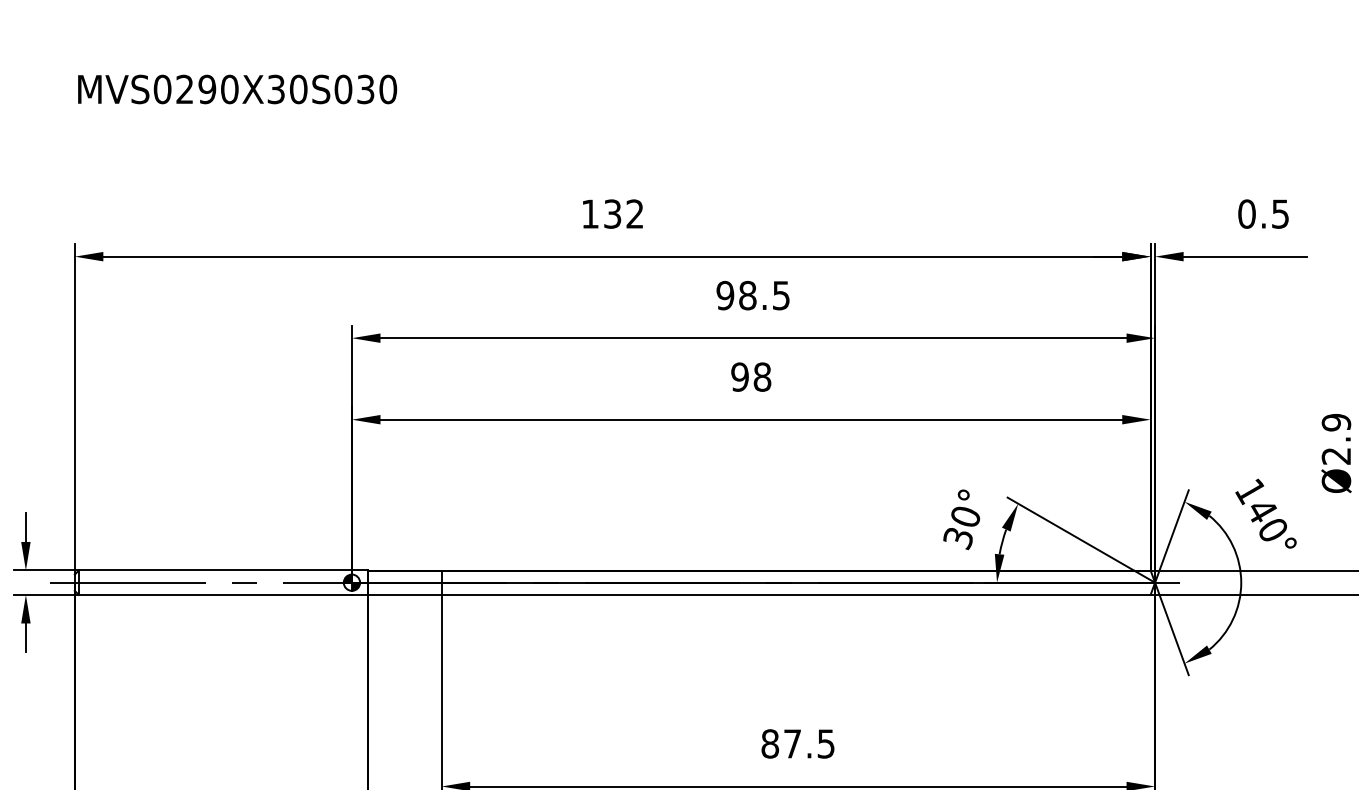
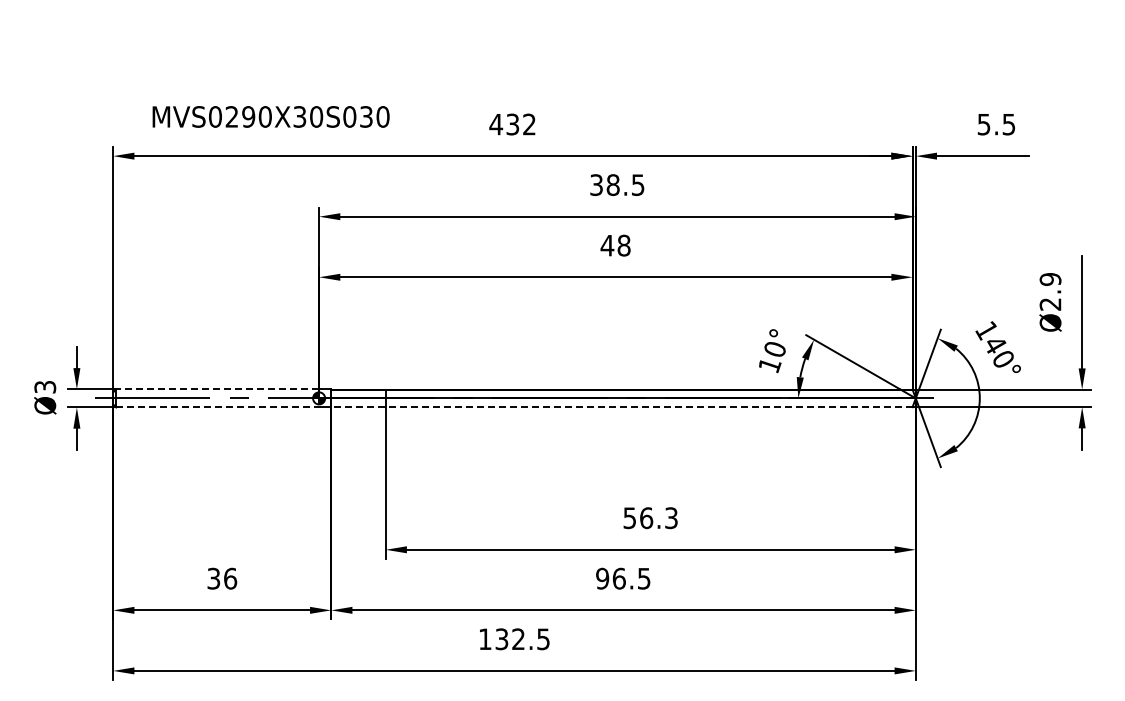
text: (236, 88) -> (270, 116), moved
text: (590, 214) -> (496, 124), 132 -> 432
text: (1246, 214) -> (983, 124), 0.5 -> 5.5
text: (725, 294) -> (596, 184), 98.5 -> 38.5
text: (740, 376) -> (607, 245), 98 -> 48
text: (958, 538) -> (769, 365), 30° -> 10°
line: (215, 570) -> (217, 389), solid -> dashed
line: (216, 594) -> (218, 407), solid -> dashed
line: (758, 594) -> (621, 407), solid -> dashed
text: (797, 744) -> (650, 518), 87.5 -> 56.3

